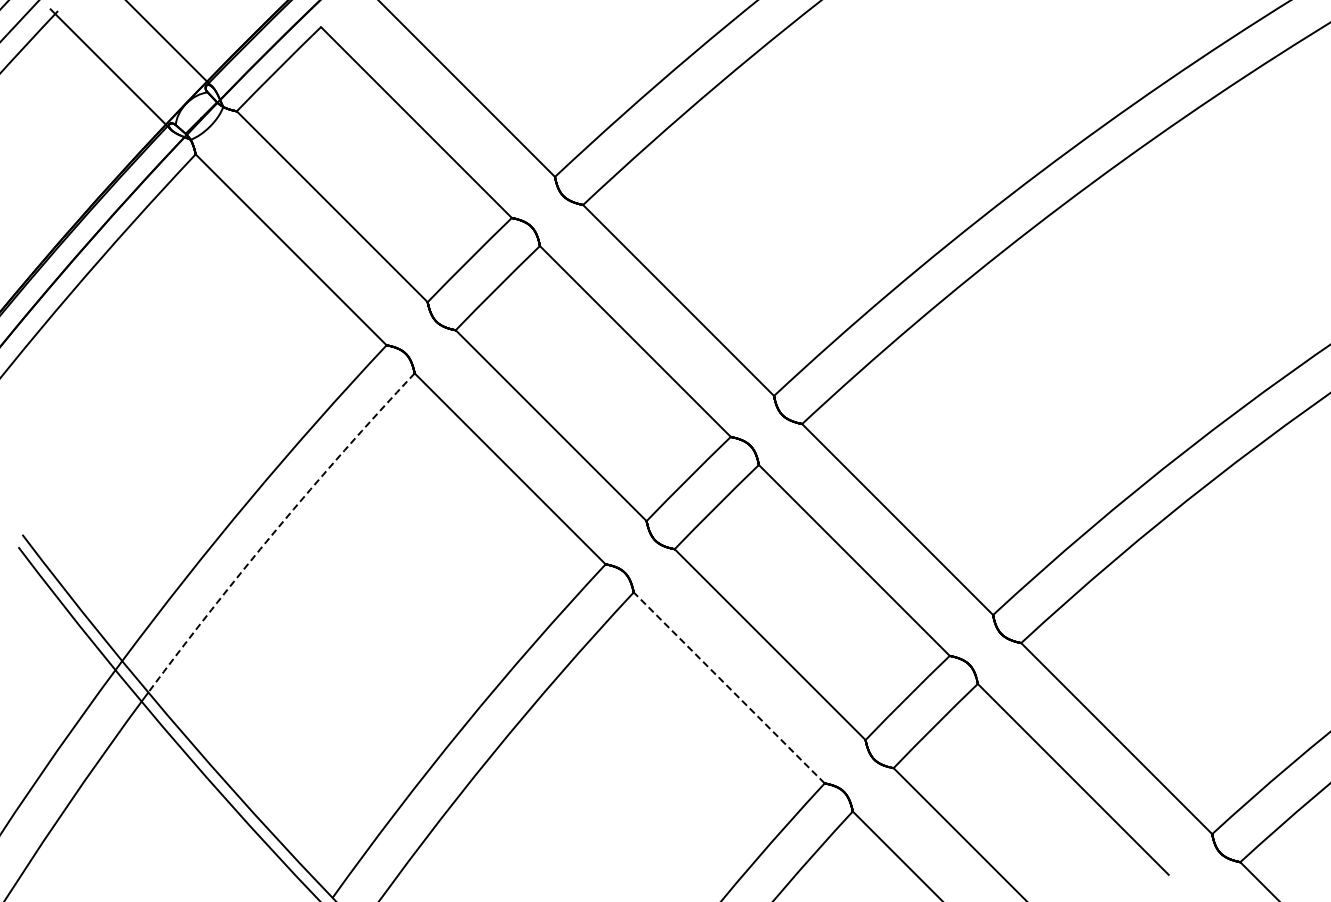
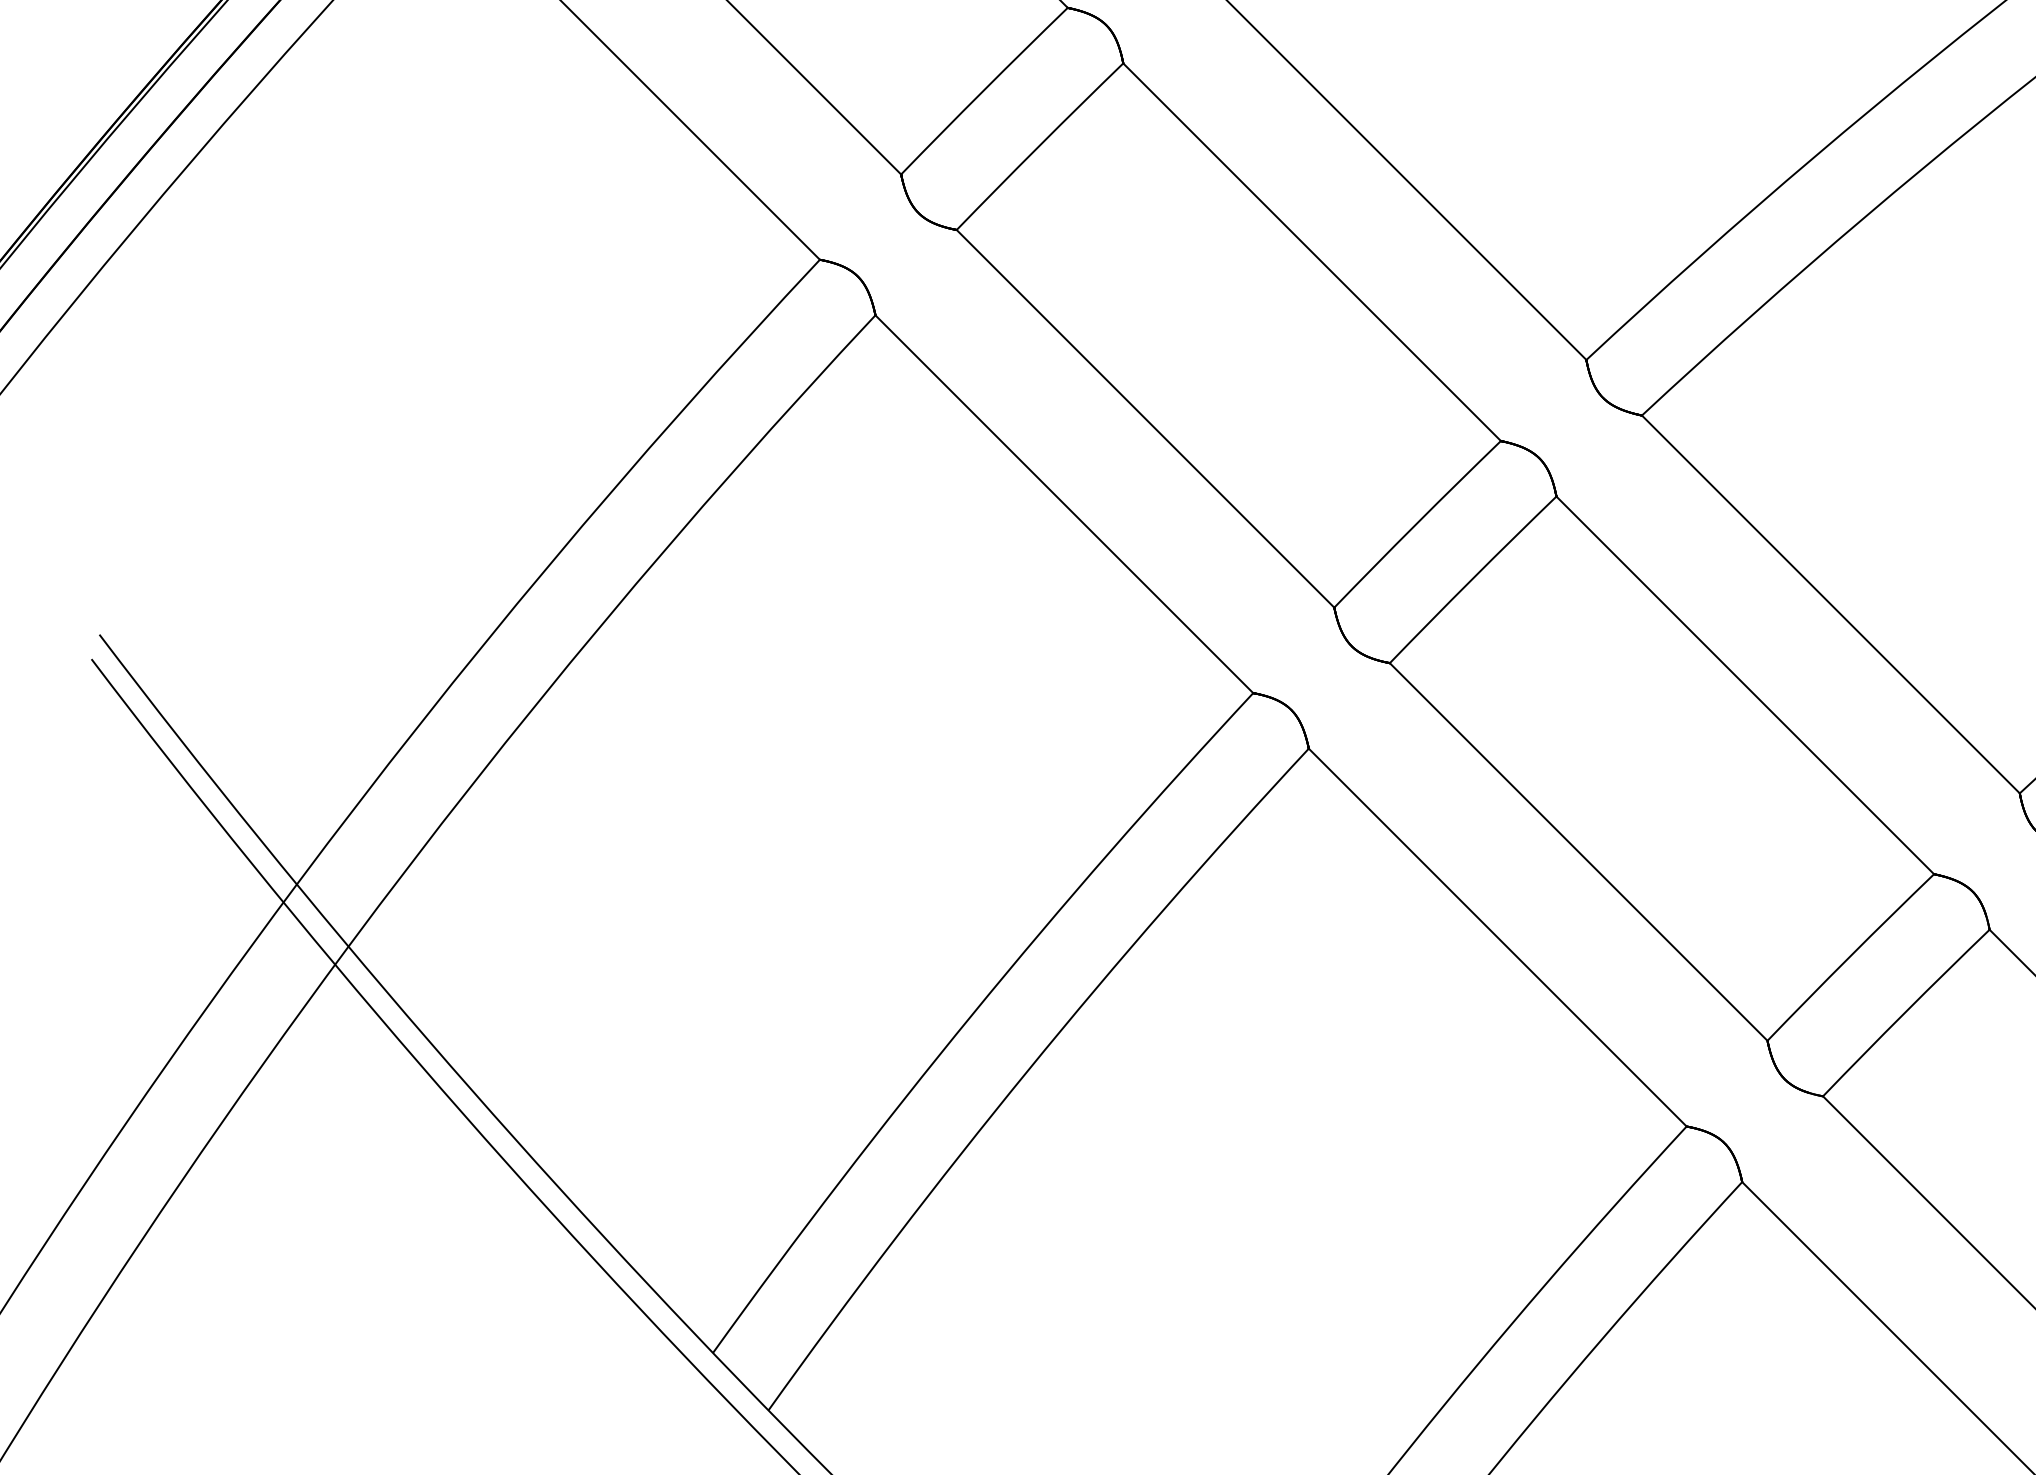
arc: (276, 529) -> (602, 624), dashed -> solid
line: (728, 687) -> (1496, 936), dashed -> solid

